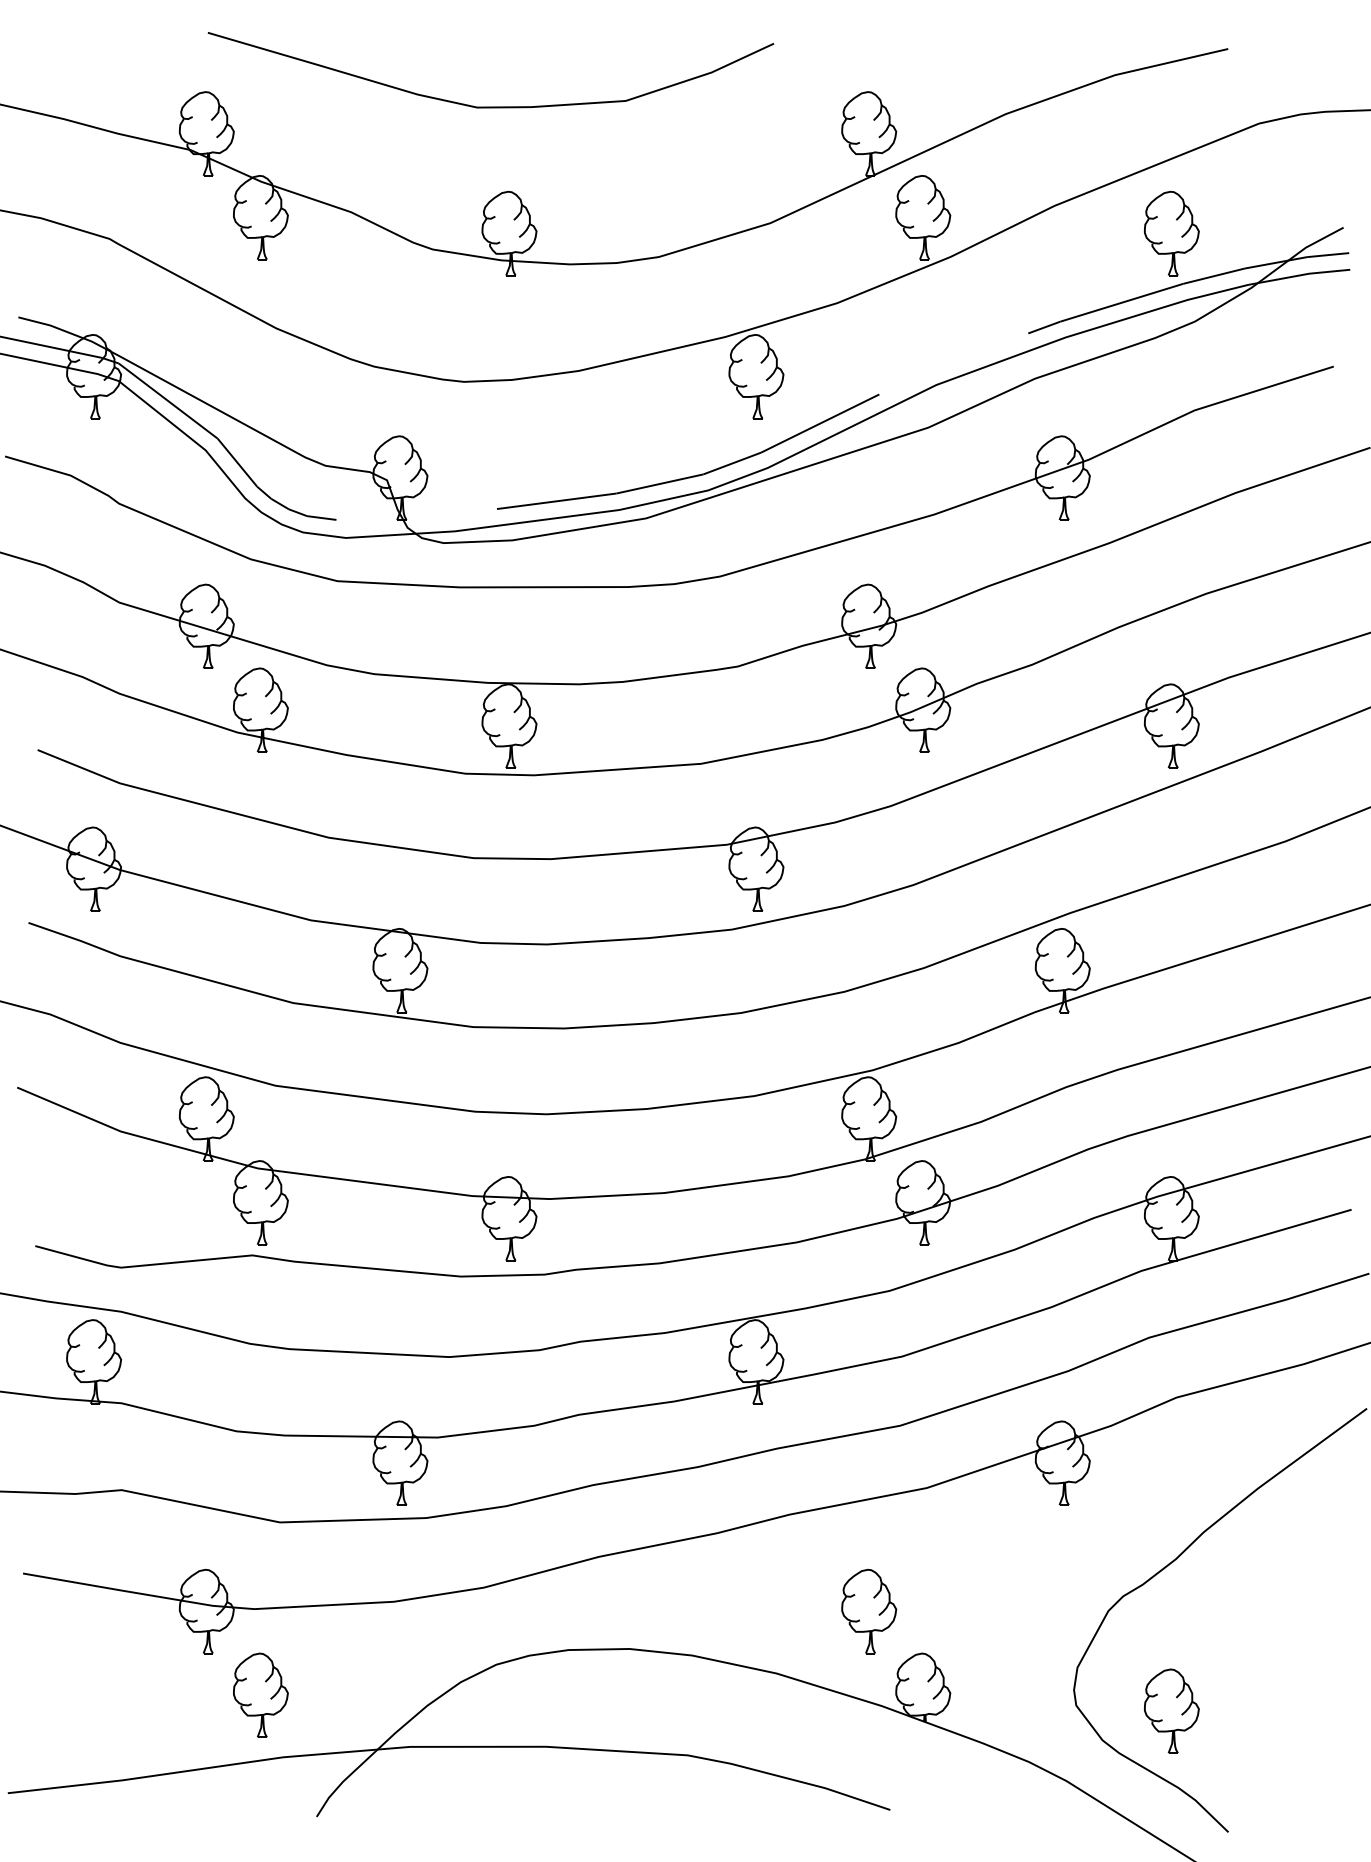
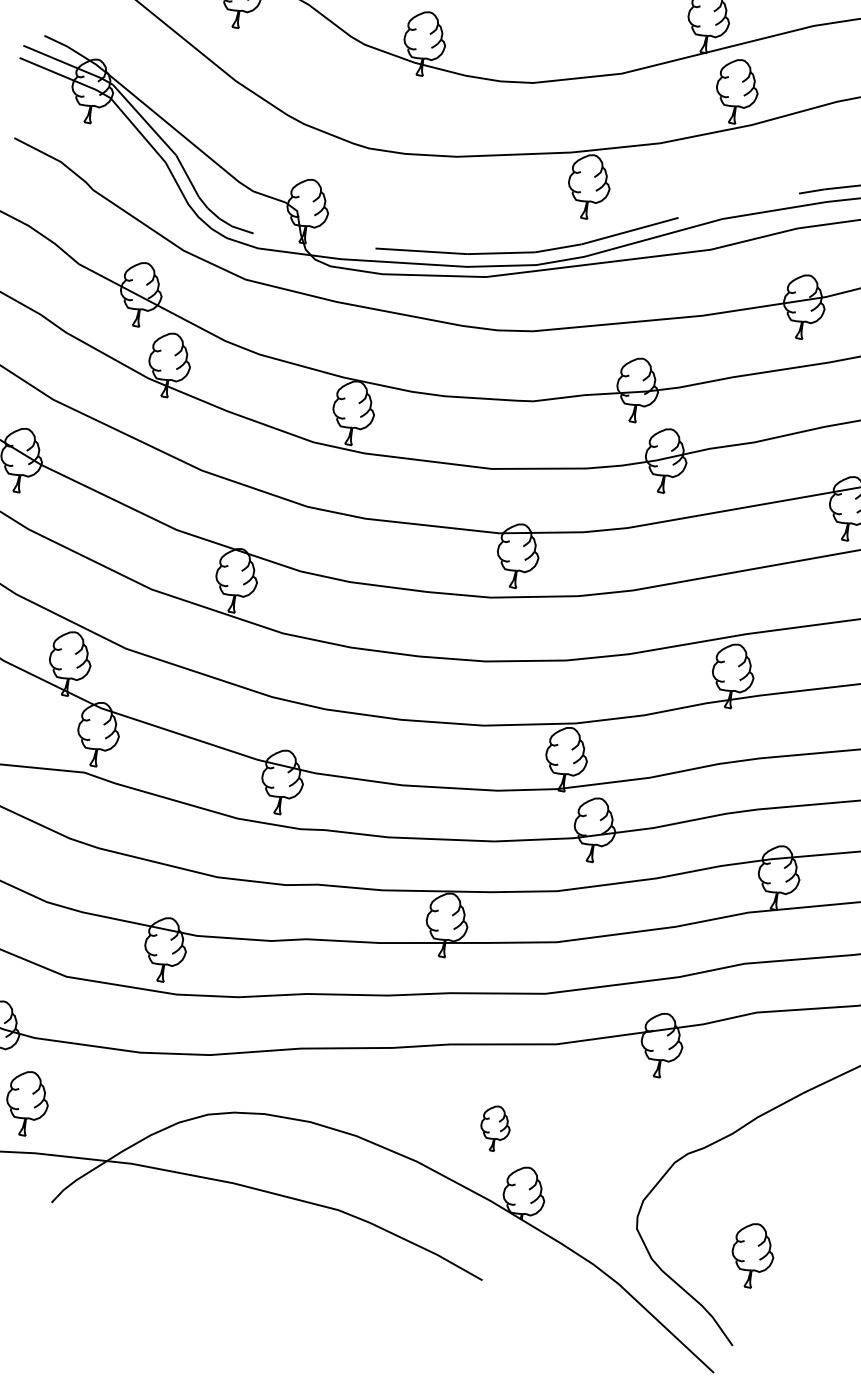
part: (869, 1611) -> (495, 1128), size x0.7
part: (1171, 1710) -> (752, 1255), moved

